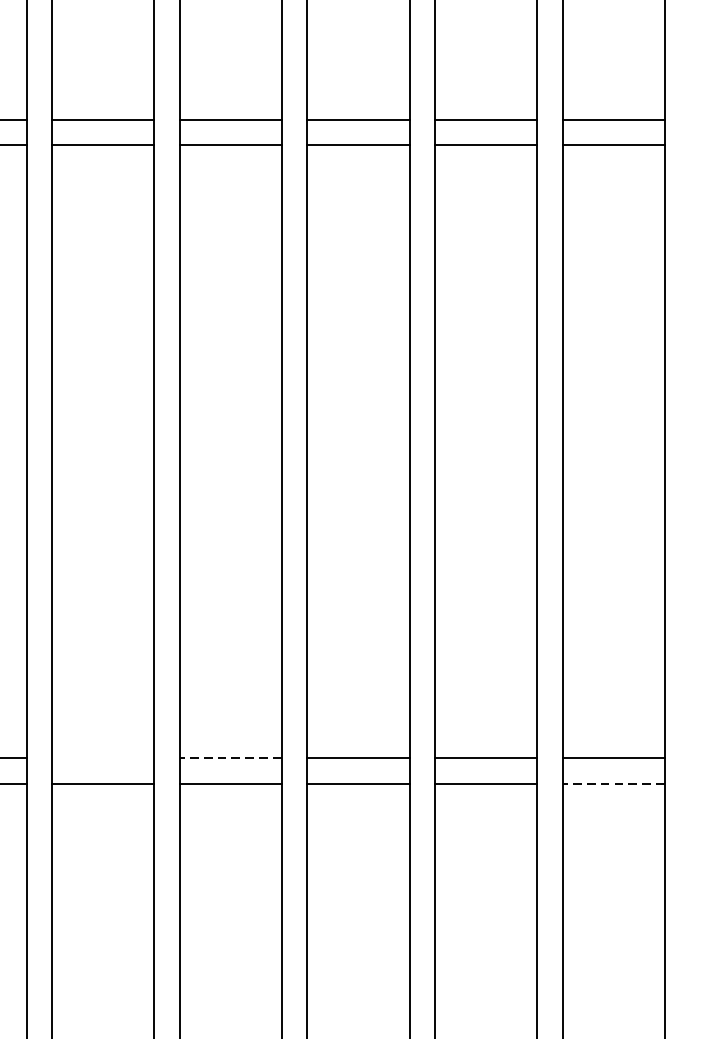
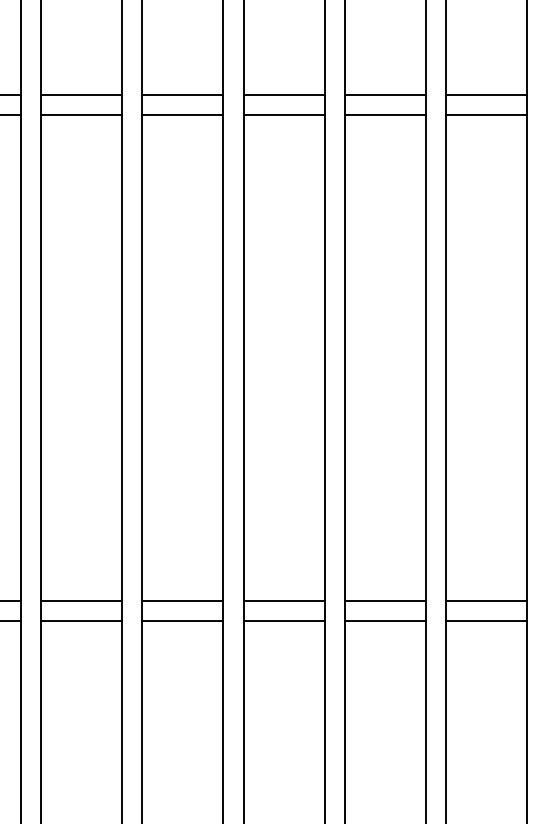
line: (102, 758) -> (81, 601), added
line: (230, 758) -> (182, 601), dashed -> solid
line: (613, 783) -> (486, 621), dashed -> solid

